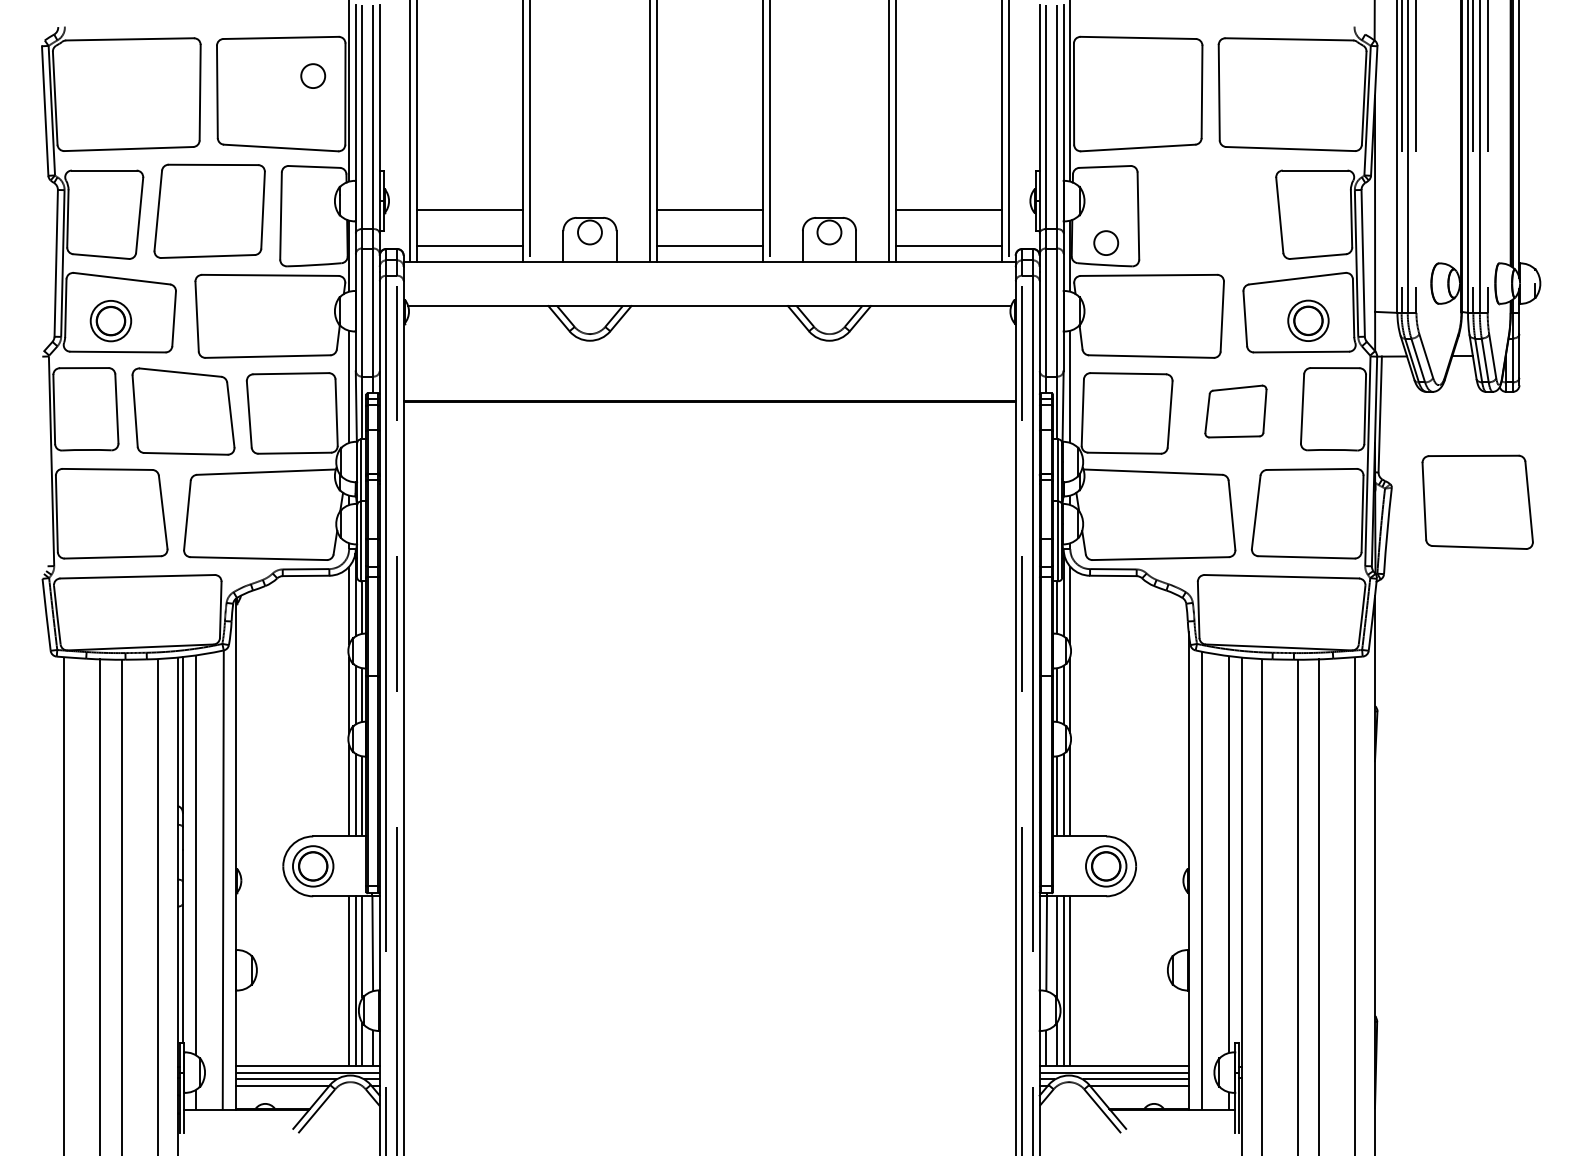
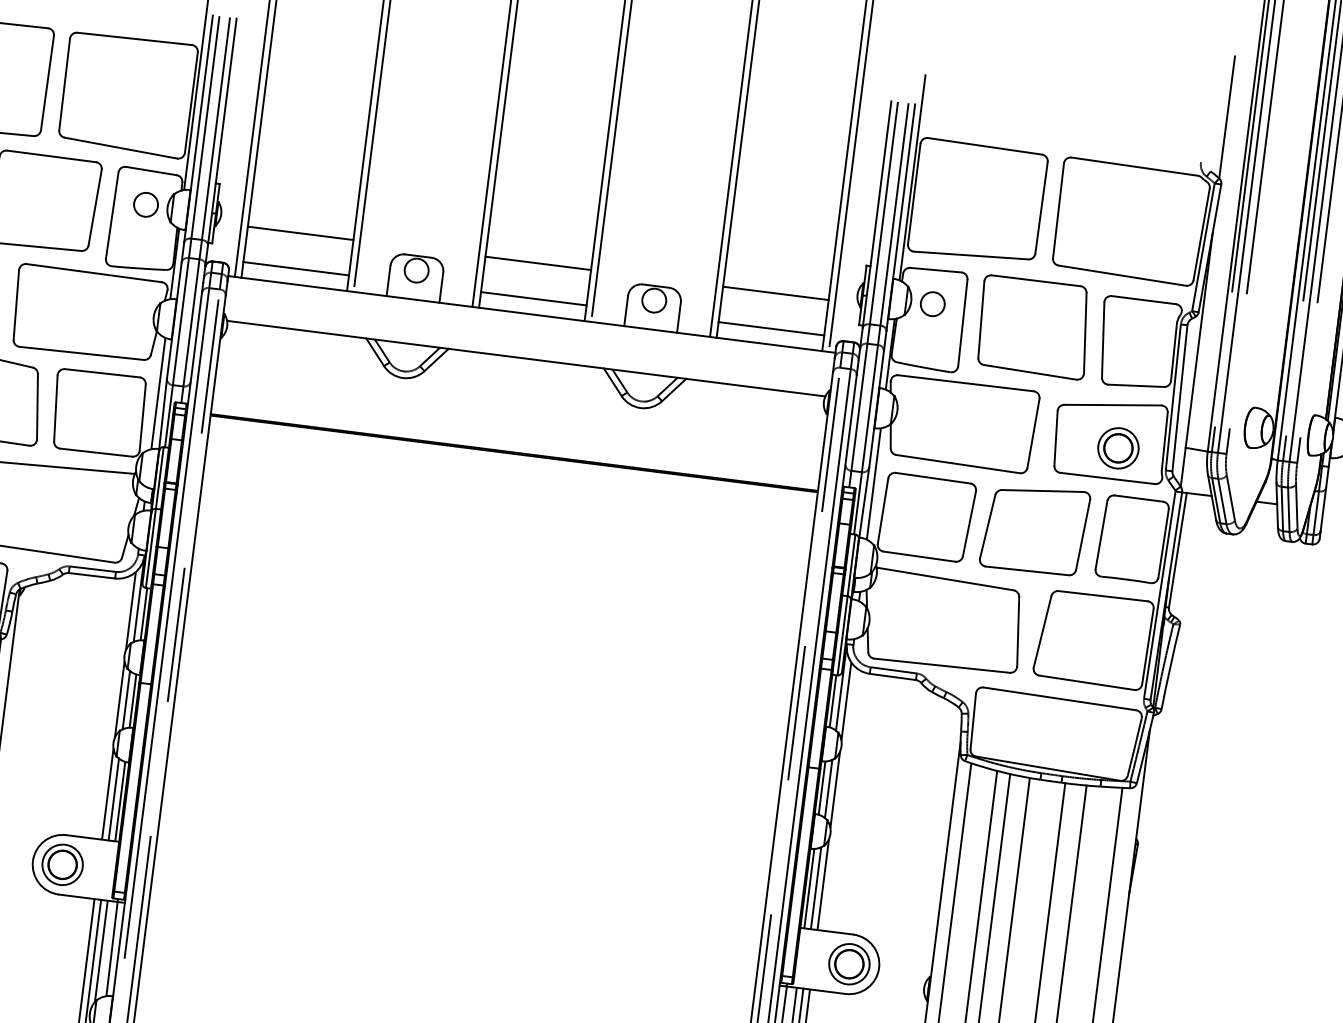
circle: (313, 75) -> (146, 204), moved
circle: (1106, 242) -> (933, 303), moved
part: (1235, 411) -> (1034, 529), size x1.67
part: (1477, 501) -> (1034, 326), moved

